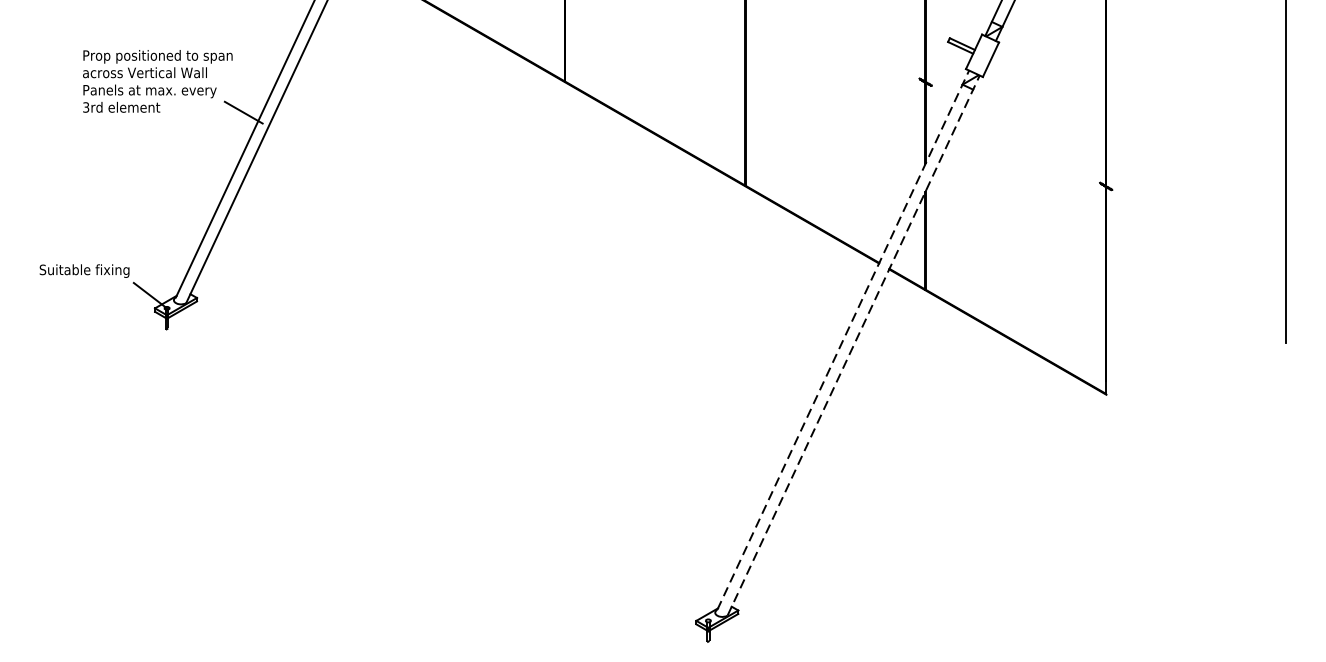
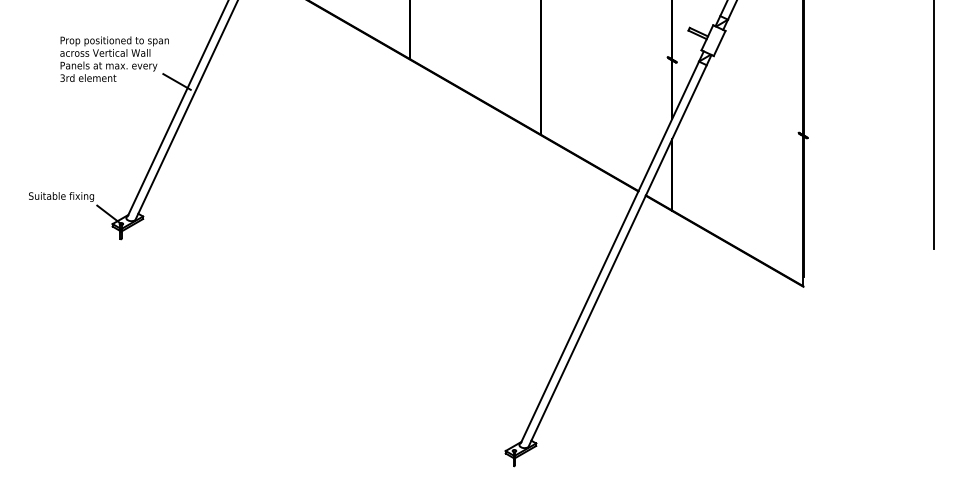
line: (843, 339) -> (612, 246), dashed -> solid
line: (854, 344) -> (620, 250), dashed -> solid

